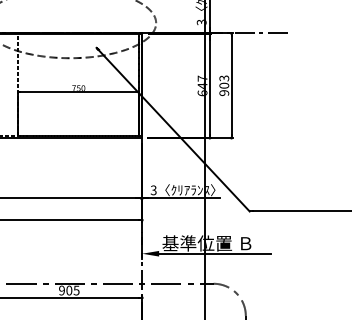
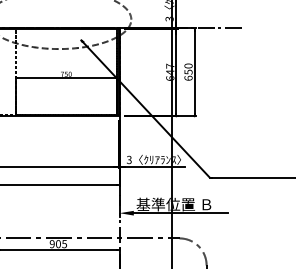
text: (224, 85) -> (188, 71), 903 -> 650

